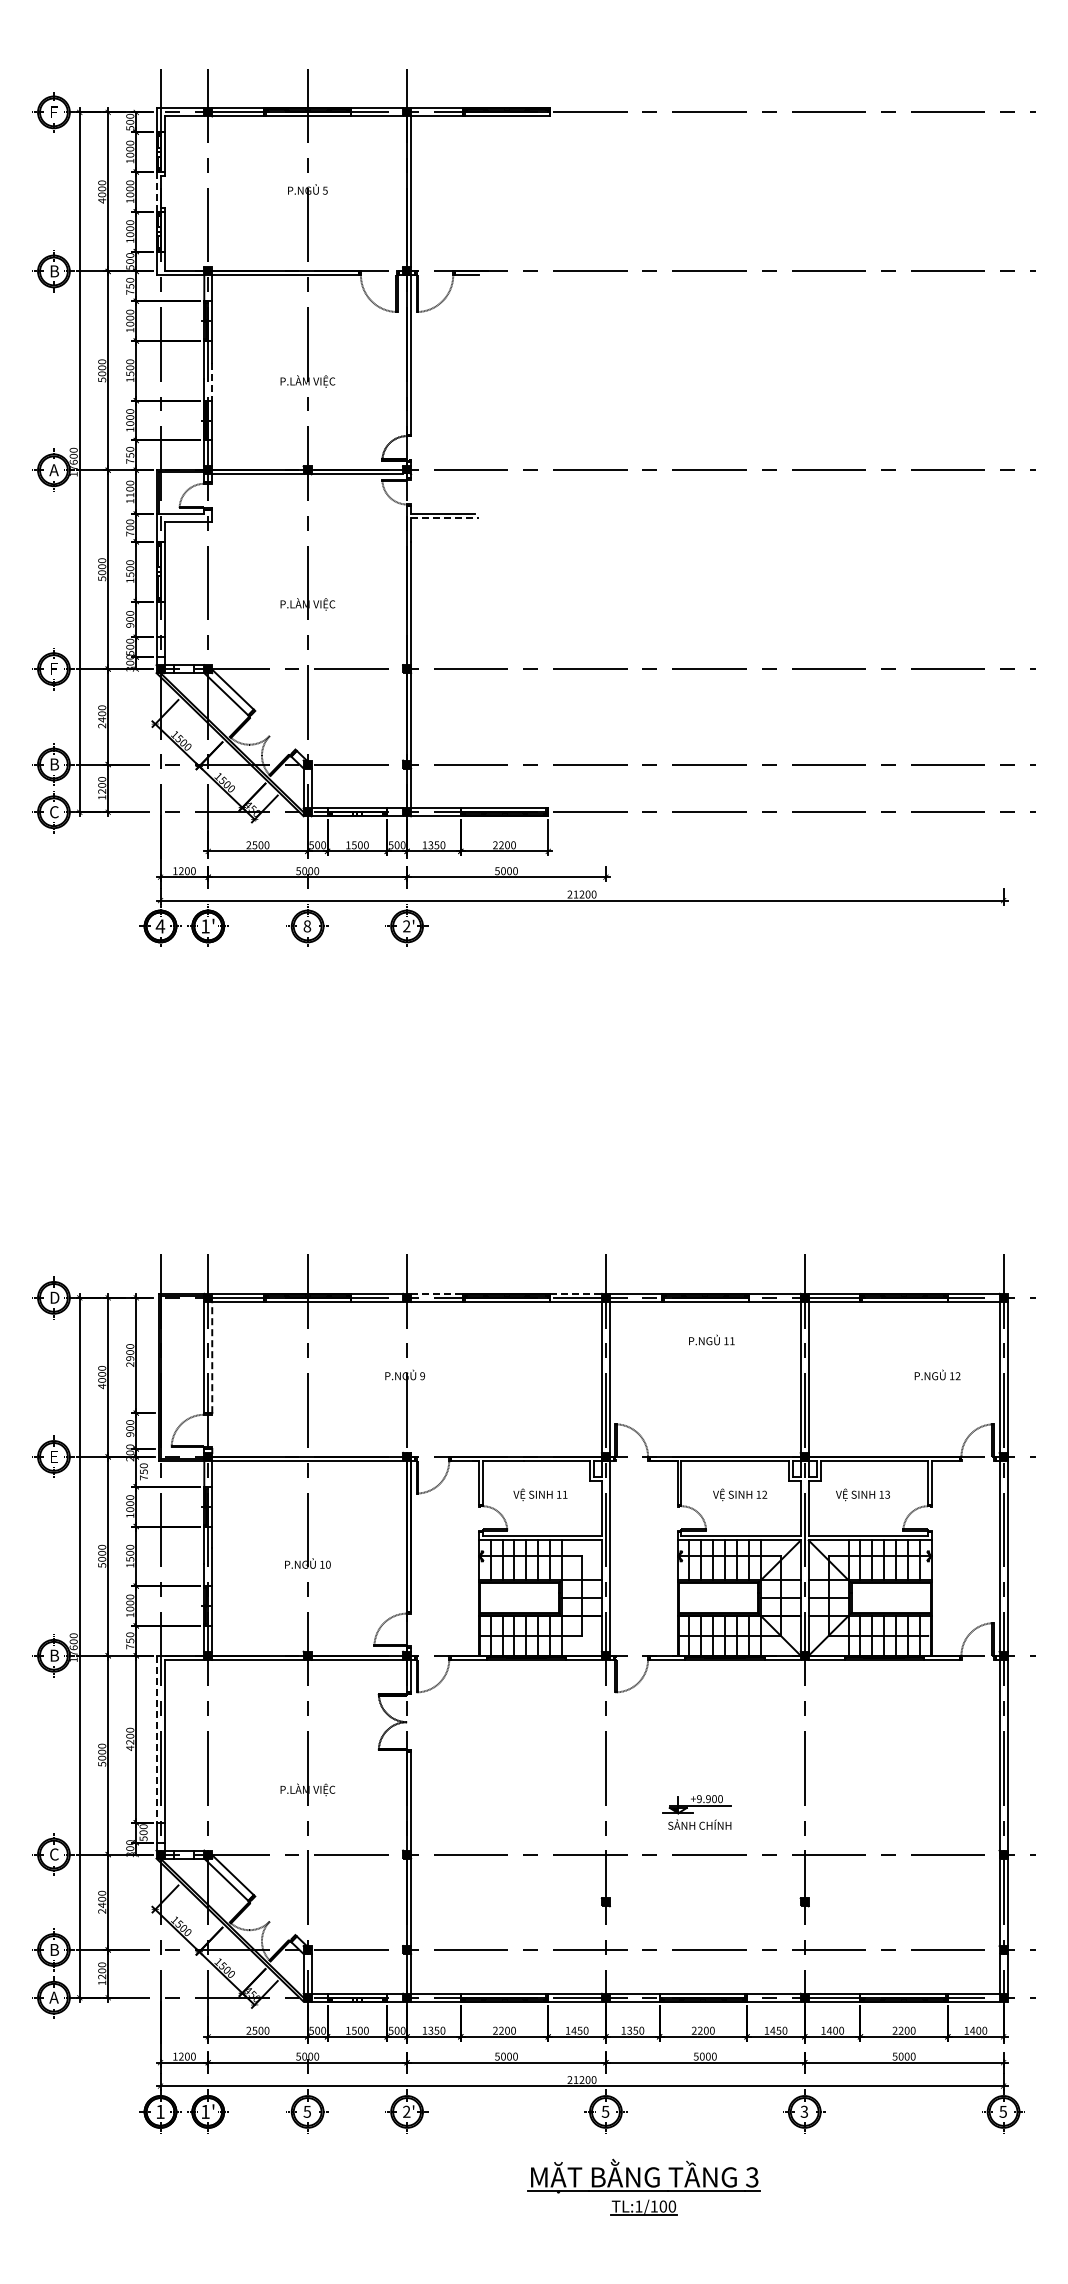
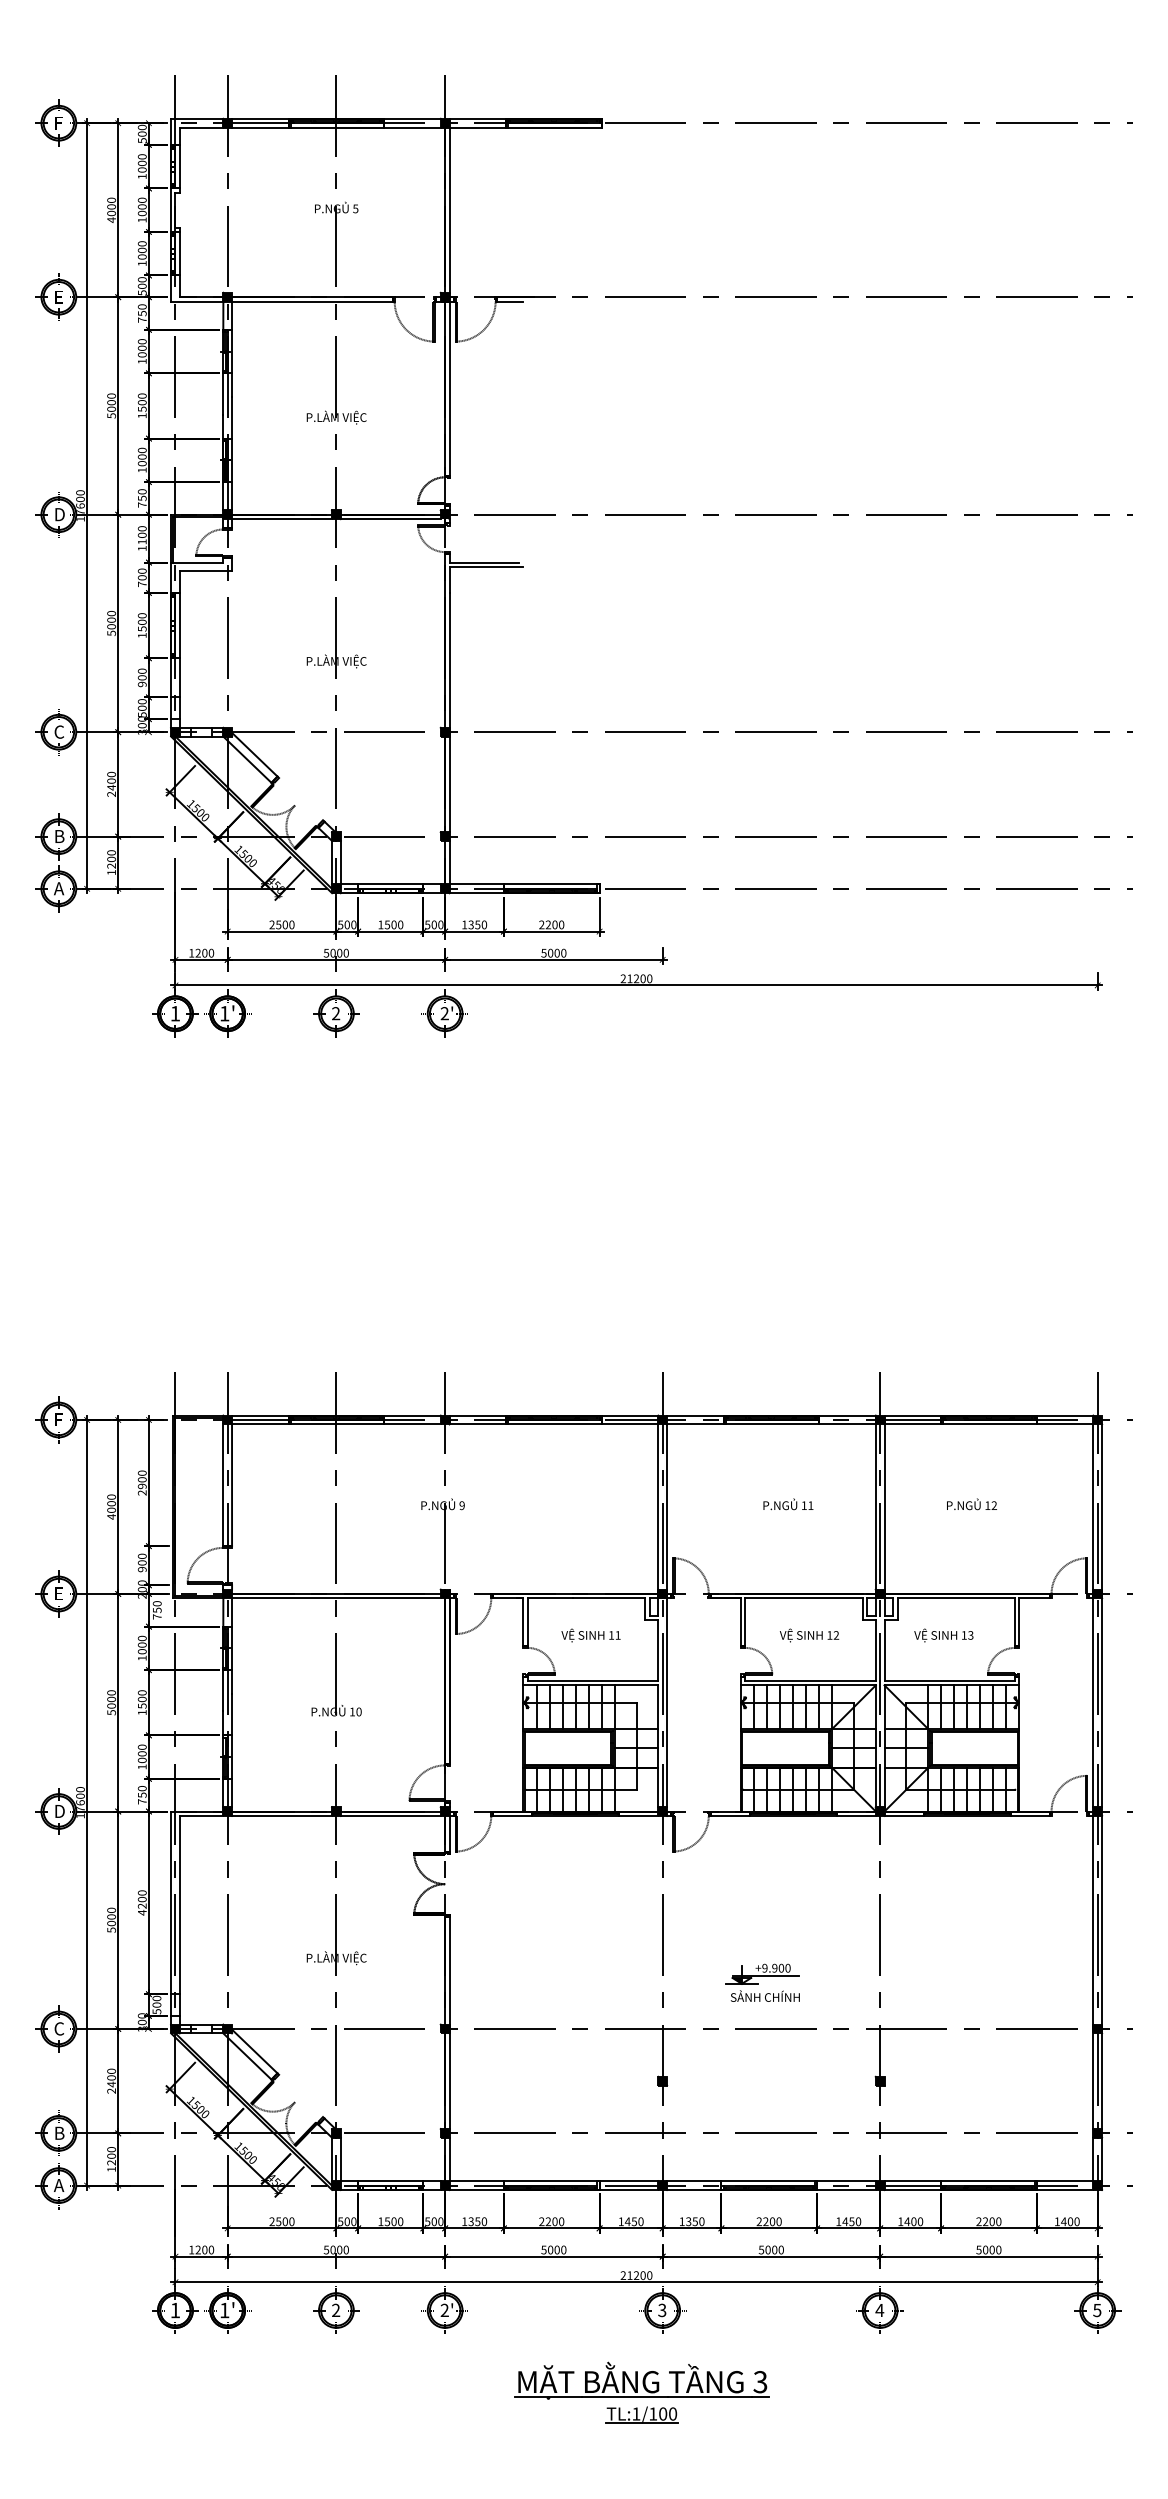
line: (156, 191) -> (171, 209), dashed -> solid
text: (54, 271) -> (59, 297), B -> E
line: (212, 381) -> (232, 417), dashed -> solid
text: (54, 470) -> (59, 514), A -> D
line: (444, 518) -> (486, 567), dashed -> solid
text: (54, 669) -> (59, 732), F -> C
text: (53, 812) -> (58, 889), C -> A
text: (160, 926) -> (175, 1013), 4 -> 1
text: (307, 926) -> (336, 1013), 8 -> 2
line: (436, 1293) -> (477, 1415), dashed -> solid
line: (576, 1293) -> (630, 1415), dashed -> solid
text: (54, 1297) -> (59, 1419), D -> F
text: (711, 1339) -> (788, 1503), moved
line: (212, 1357) -> (232, 1485), dashed -> solid
text: (937, 1374) -> (971, 1503), moved
text: (55, 1655) -> (60, 1811), B -> D
line: (156, 1739) -> (171, 1903), dashed -> solid
text: (307, 2111) -> (336, 2310), 5 -> 2
text: (605, 2111) -> (662, 2310), 5 -> 3
text: (804, 2111) -> (879, 2310), 3 -> 4
part: (643, 2186) -> (641, 2392), moved

